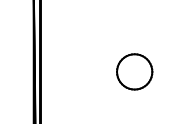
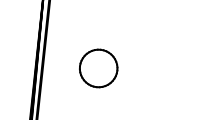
part: (134, 71) -> (98, 68), moved

